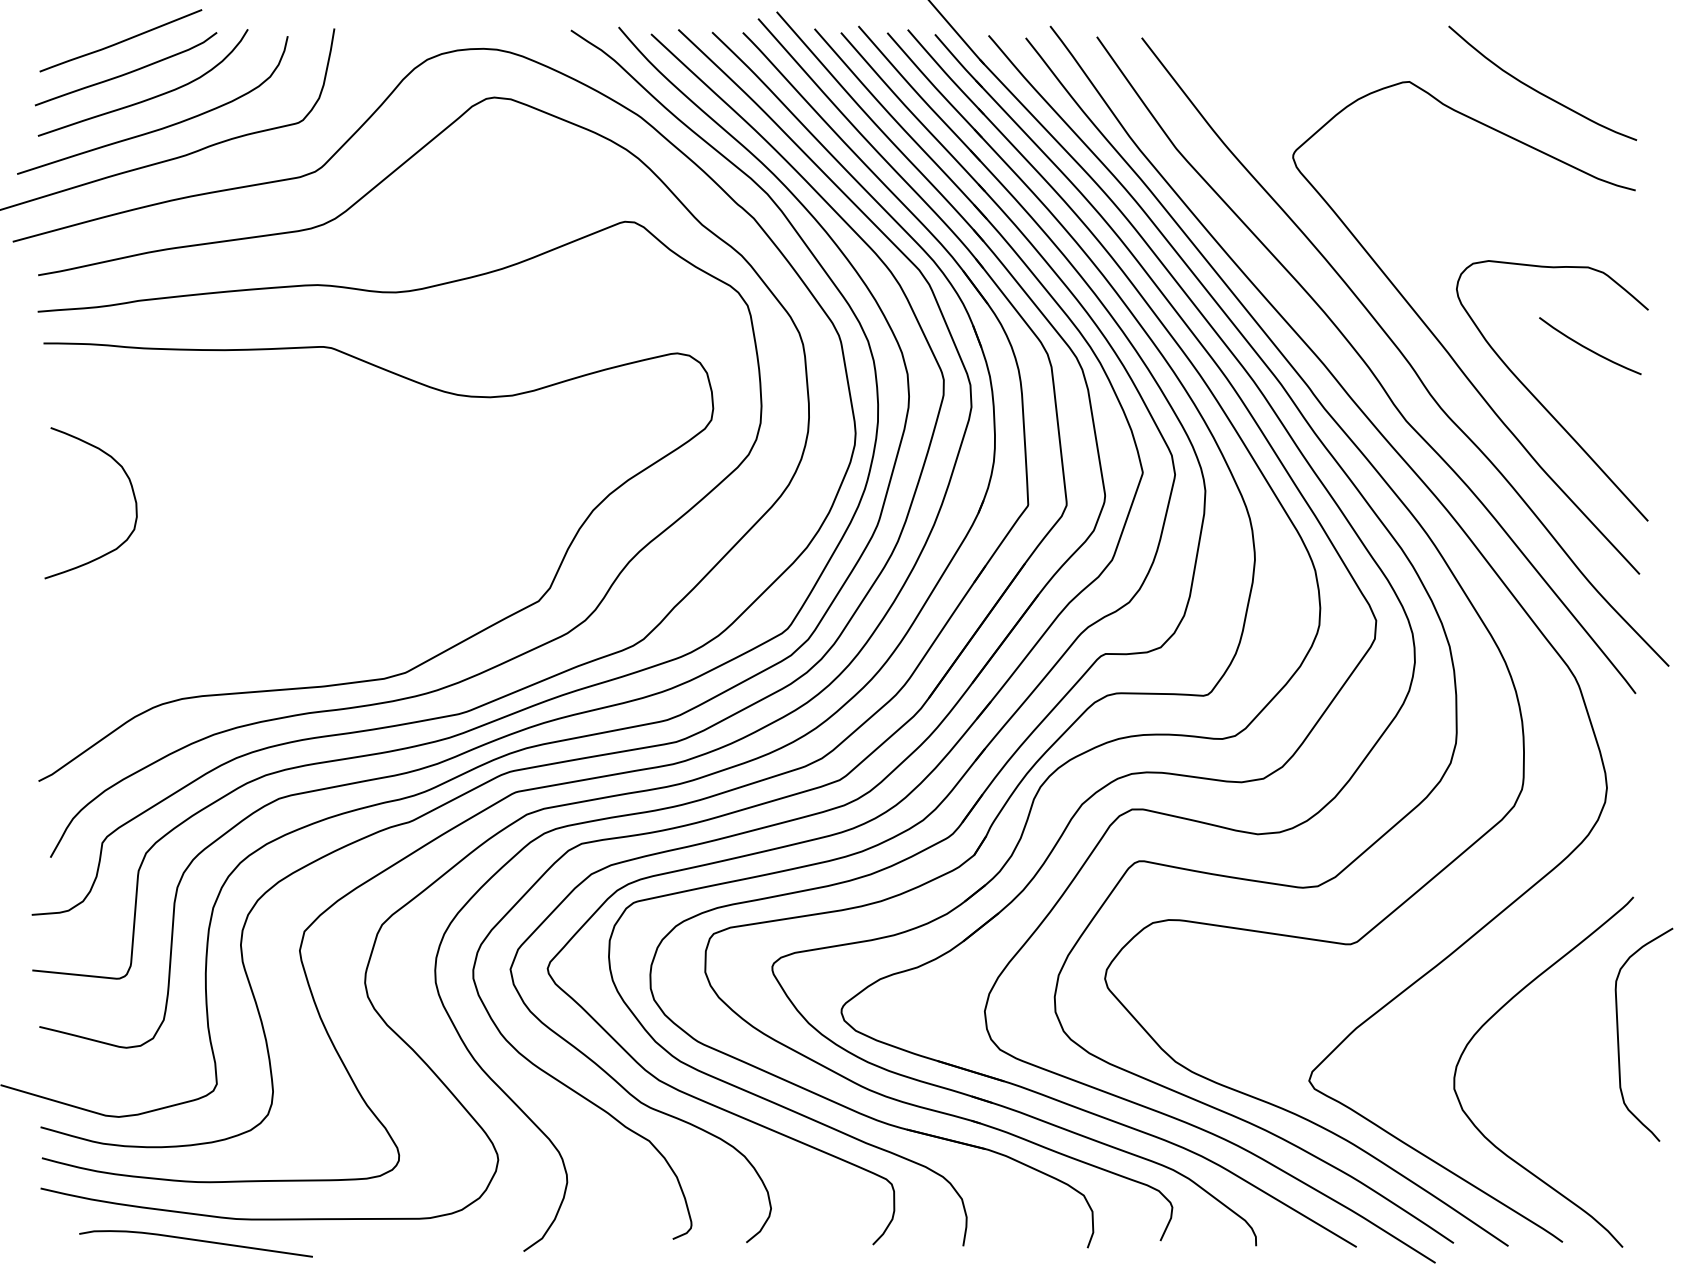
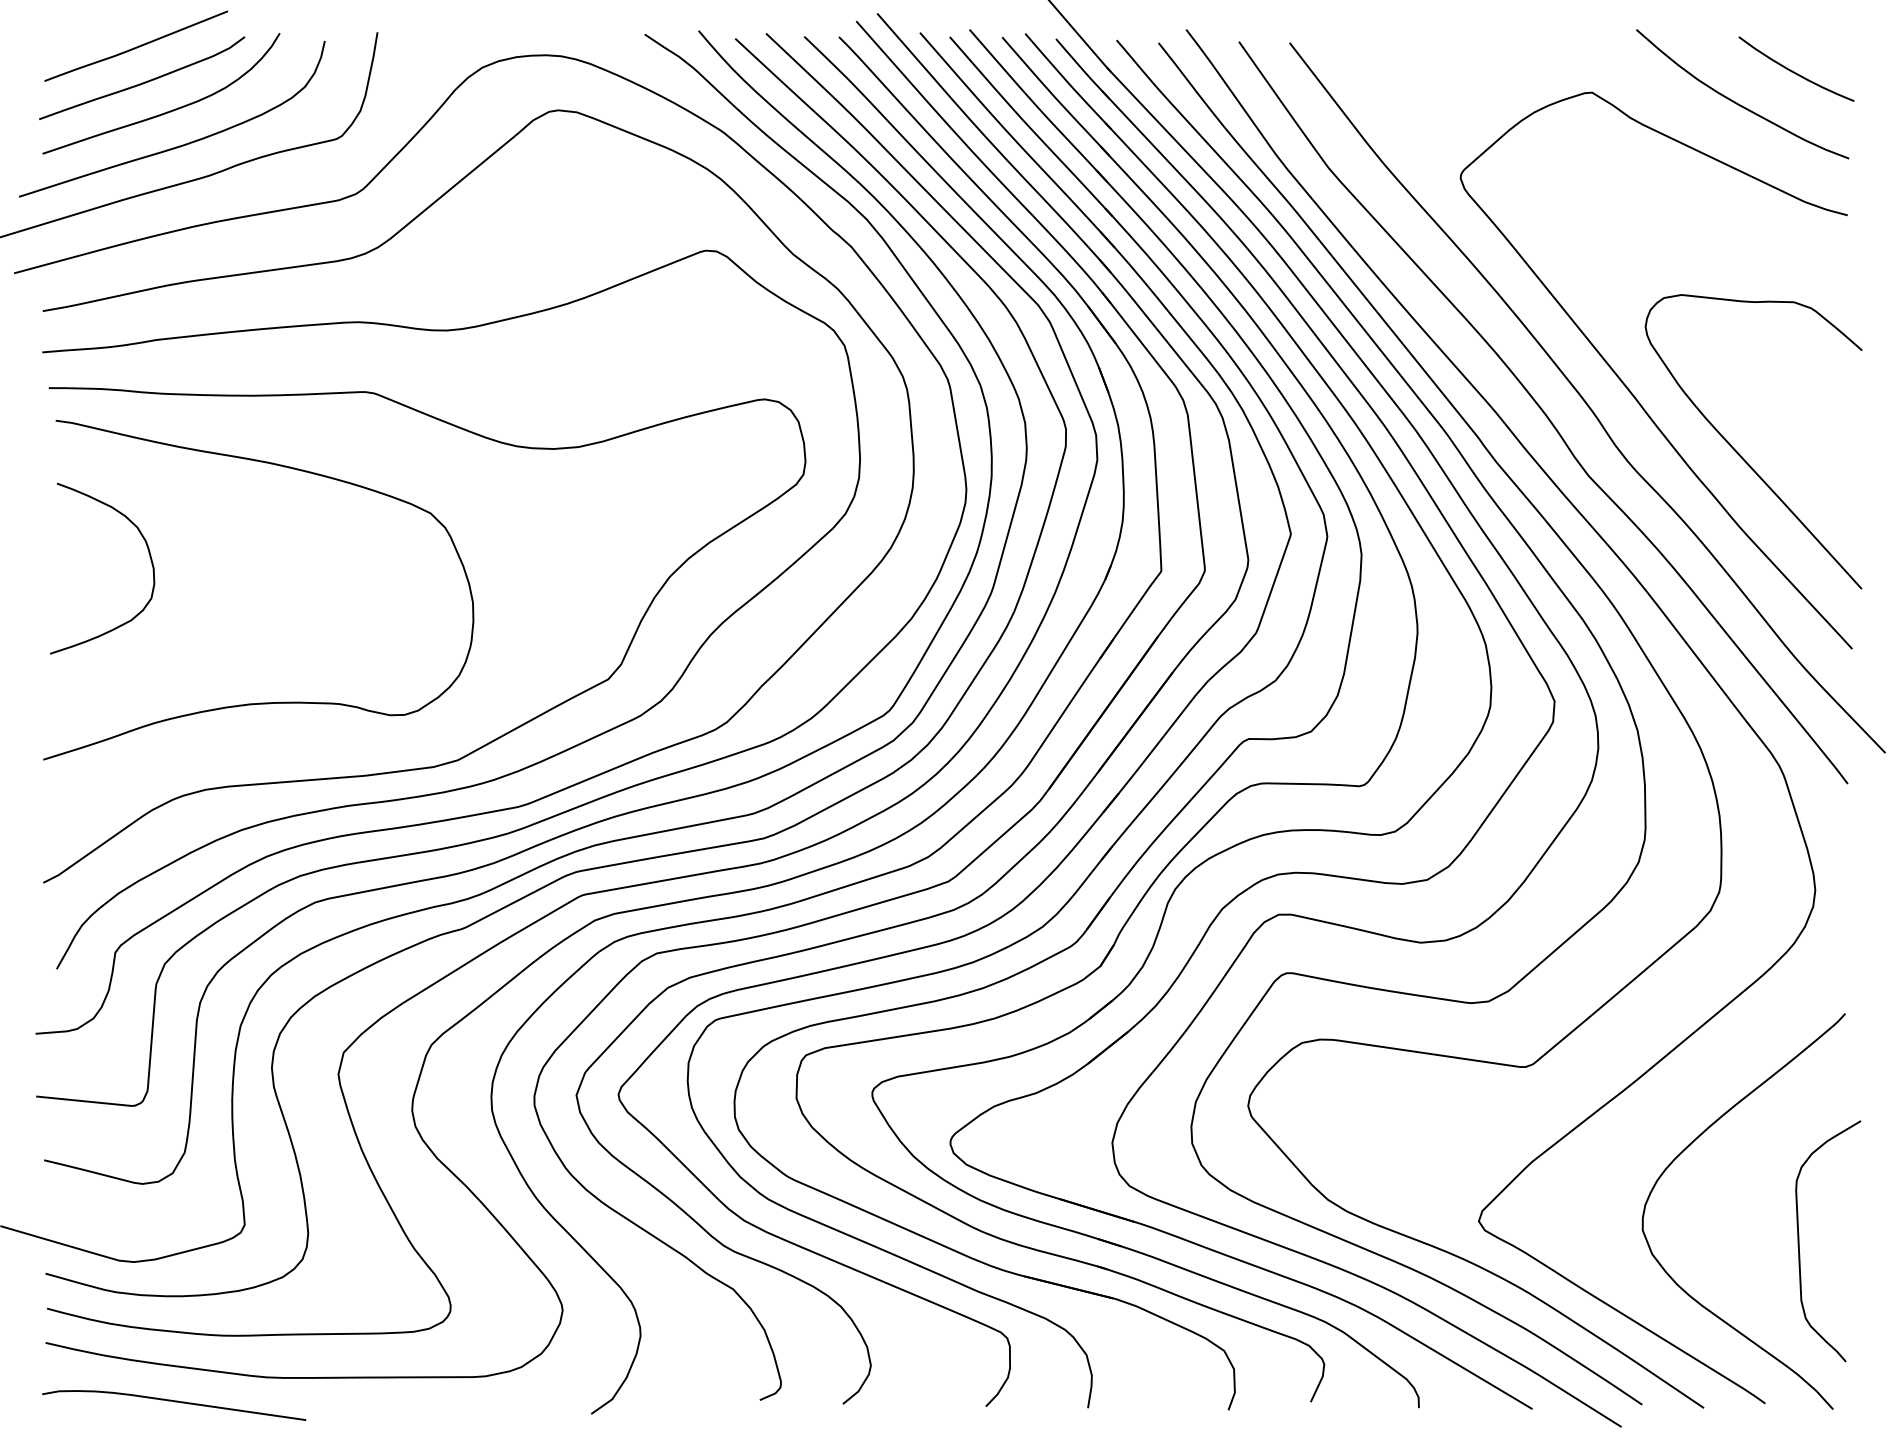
curve: (1588, 348) -> (1794, 71), moved
curve: (229, 621) -> (259, 702), added
curve: (1618, 1035) -> (1799, 1241), moved
curve: (196, 1241) -> (174, 1402), moved

